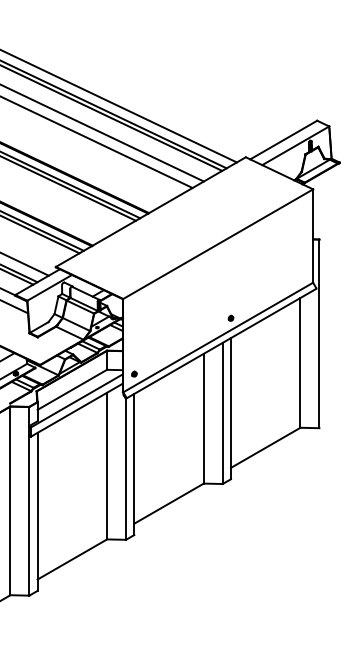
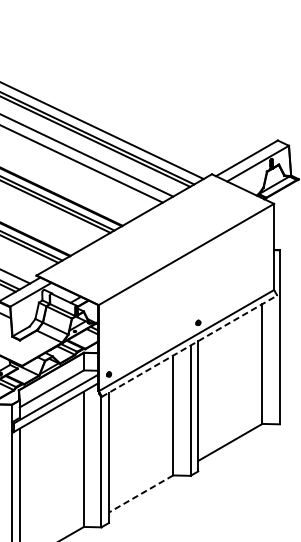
line: (221, 343) -> (189, 346), solid -> dashed
line: (168, 503) -> (140, 493), solid -> dashed

